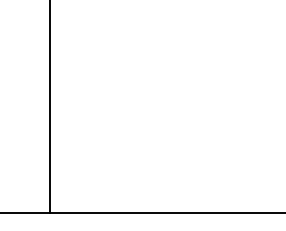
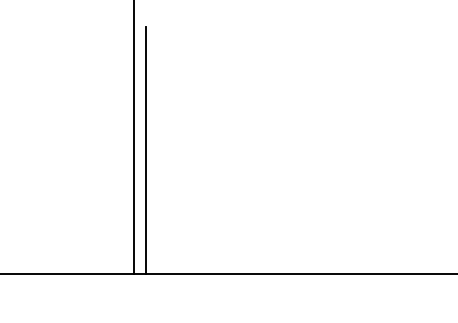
line: (59, 124) -> (146, 150), added

